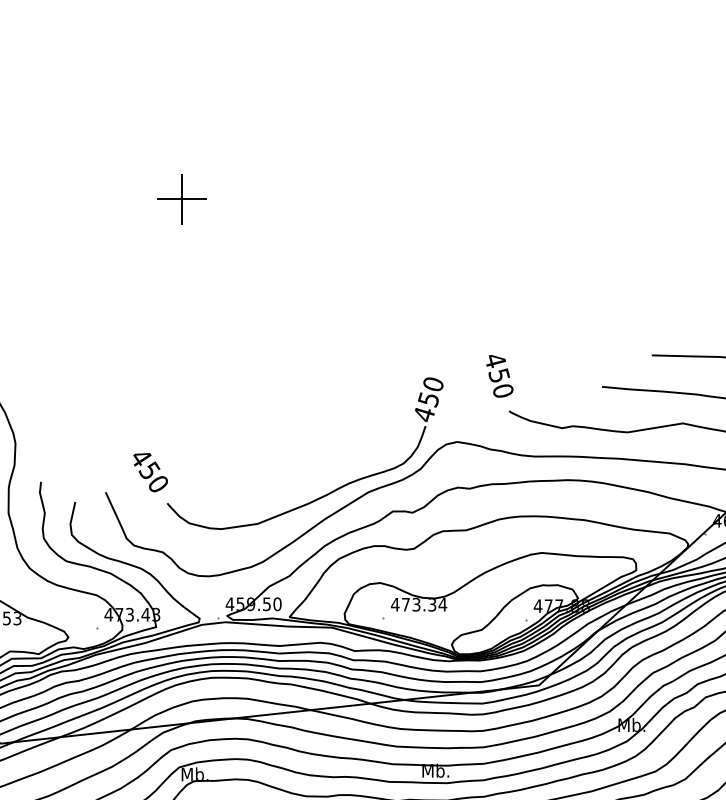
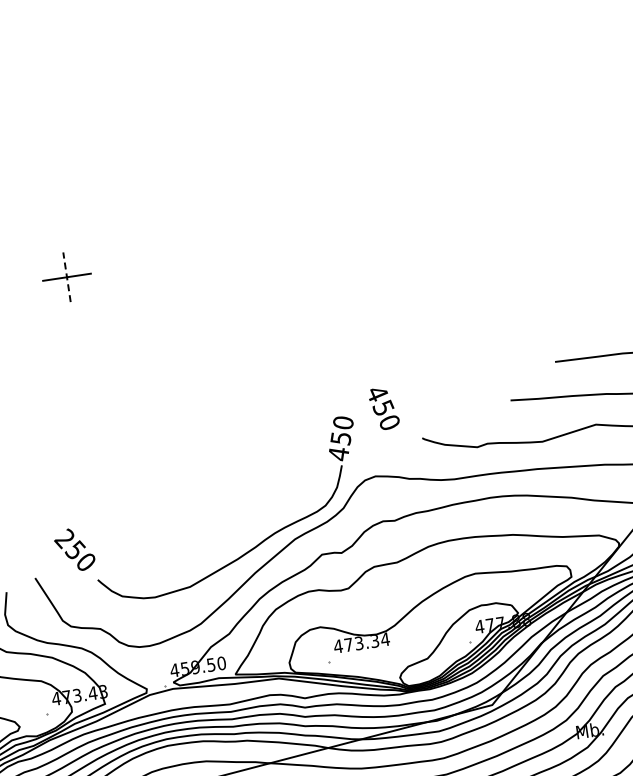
line: (181, 198) -> (66, 276), solid -> dashed
text: (499, 376) -> (383, 408), moved
text: (140, 457) -> (64, 538), 450 -> 250

